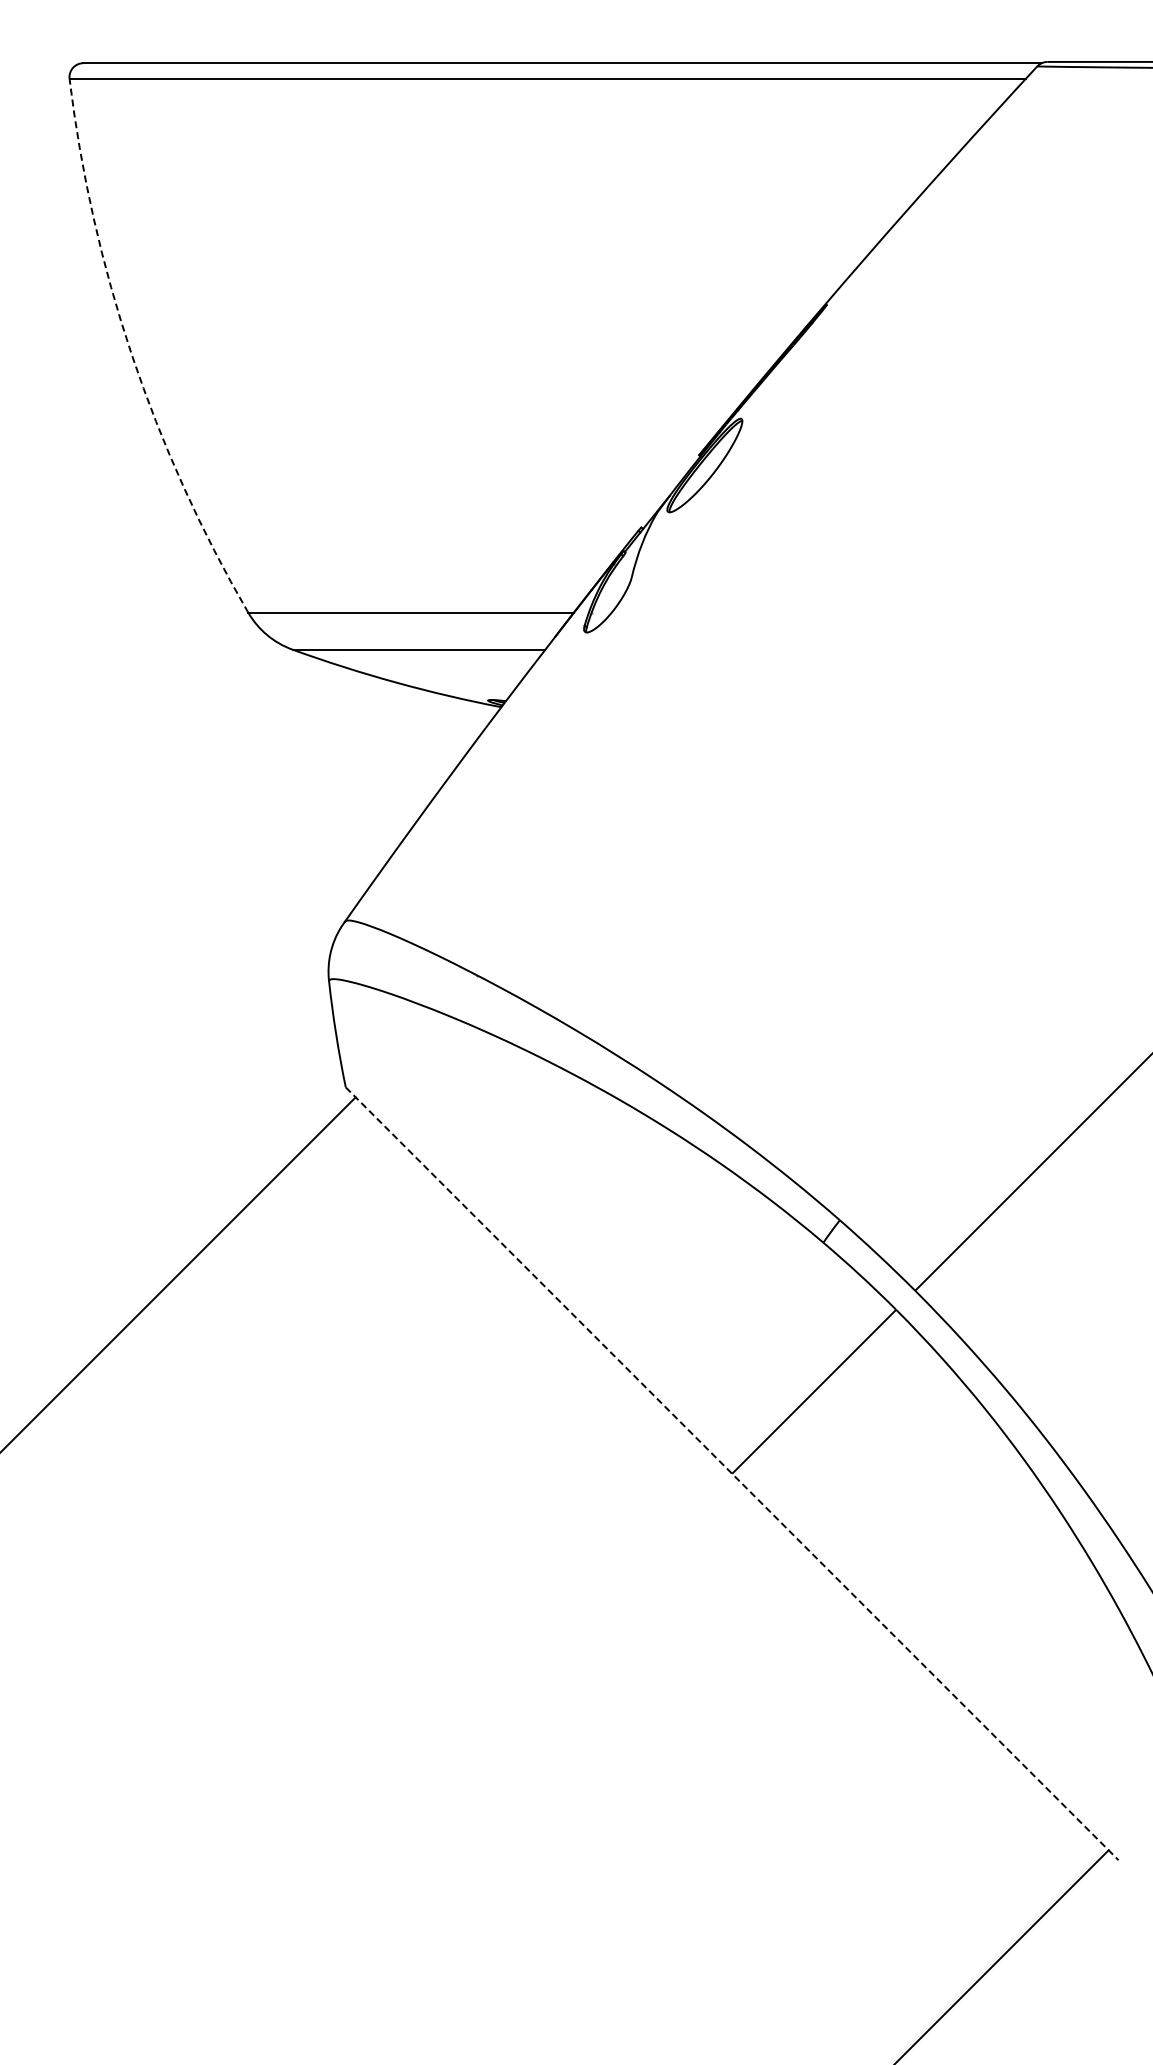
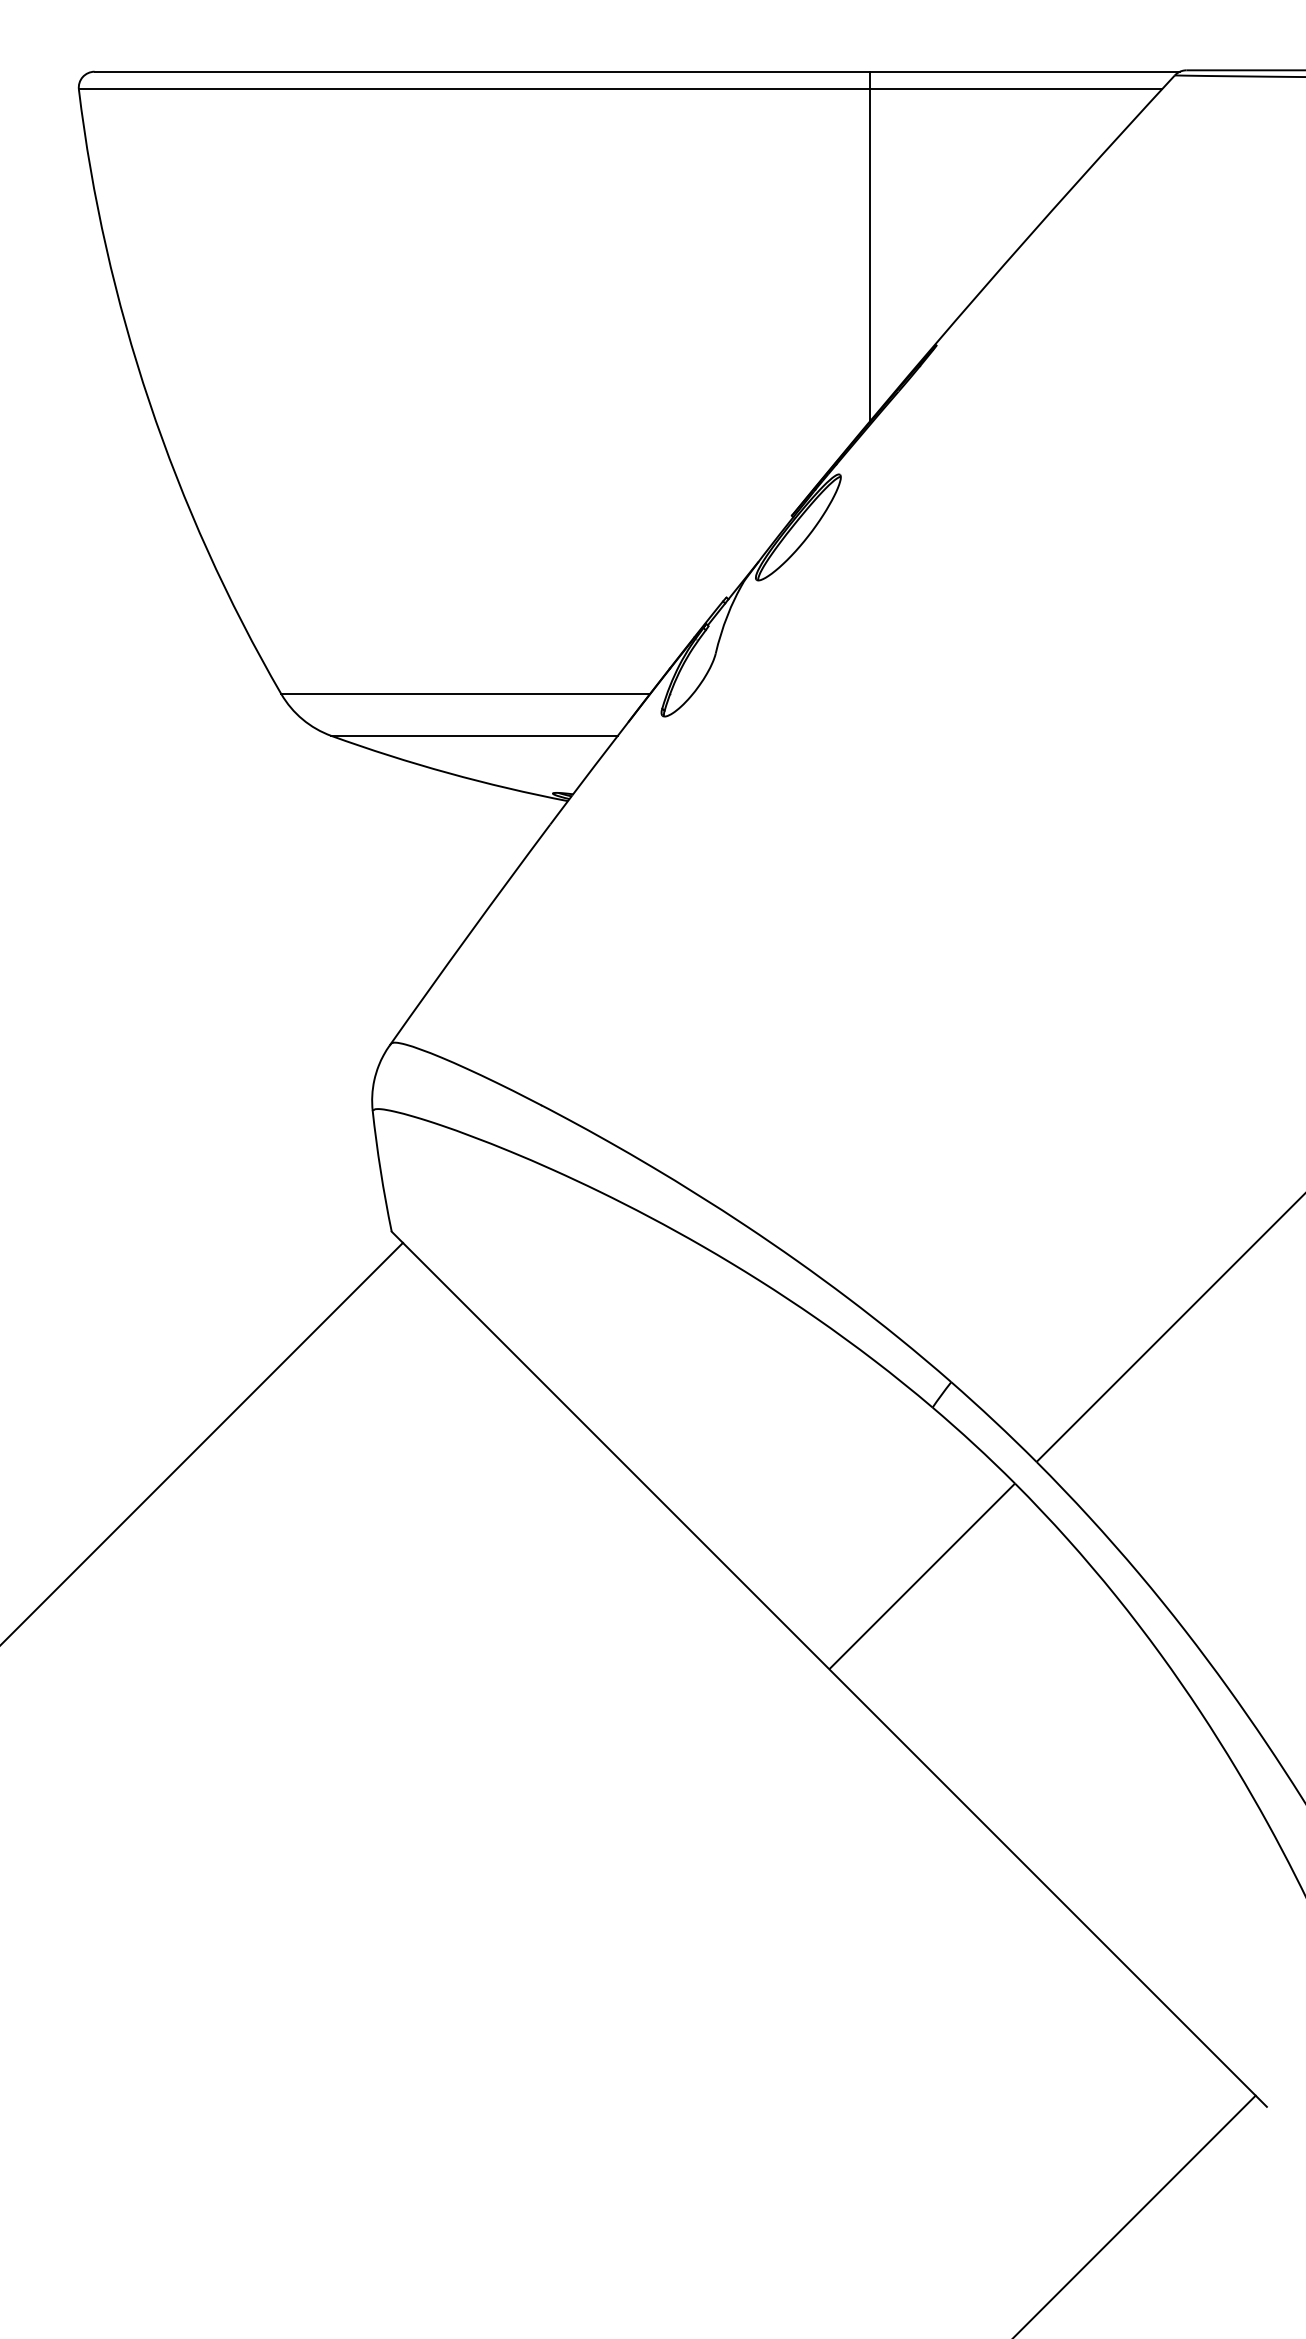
line: (768, 217) -> (870, 246), added
arc: (131, 354) -> (149, 401), dashed -> solid
line: (732, 1474) -> (829, 1670), dashed -> solid

